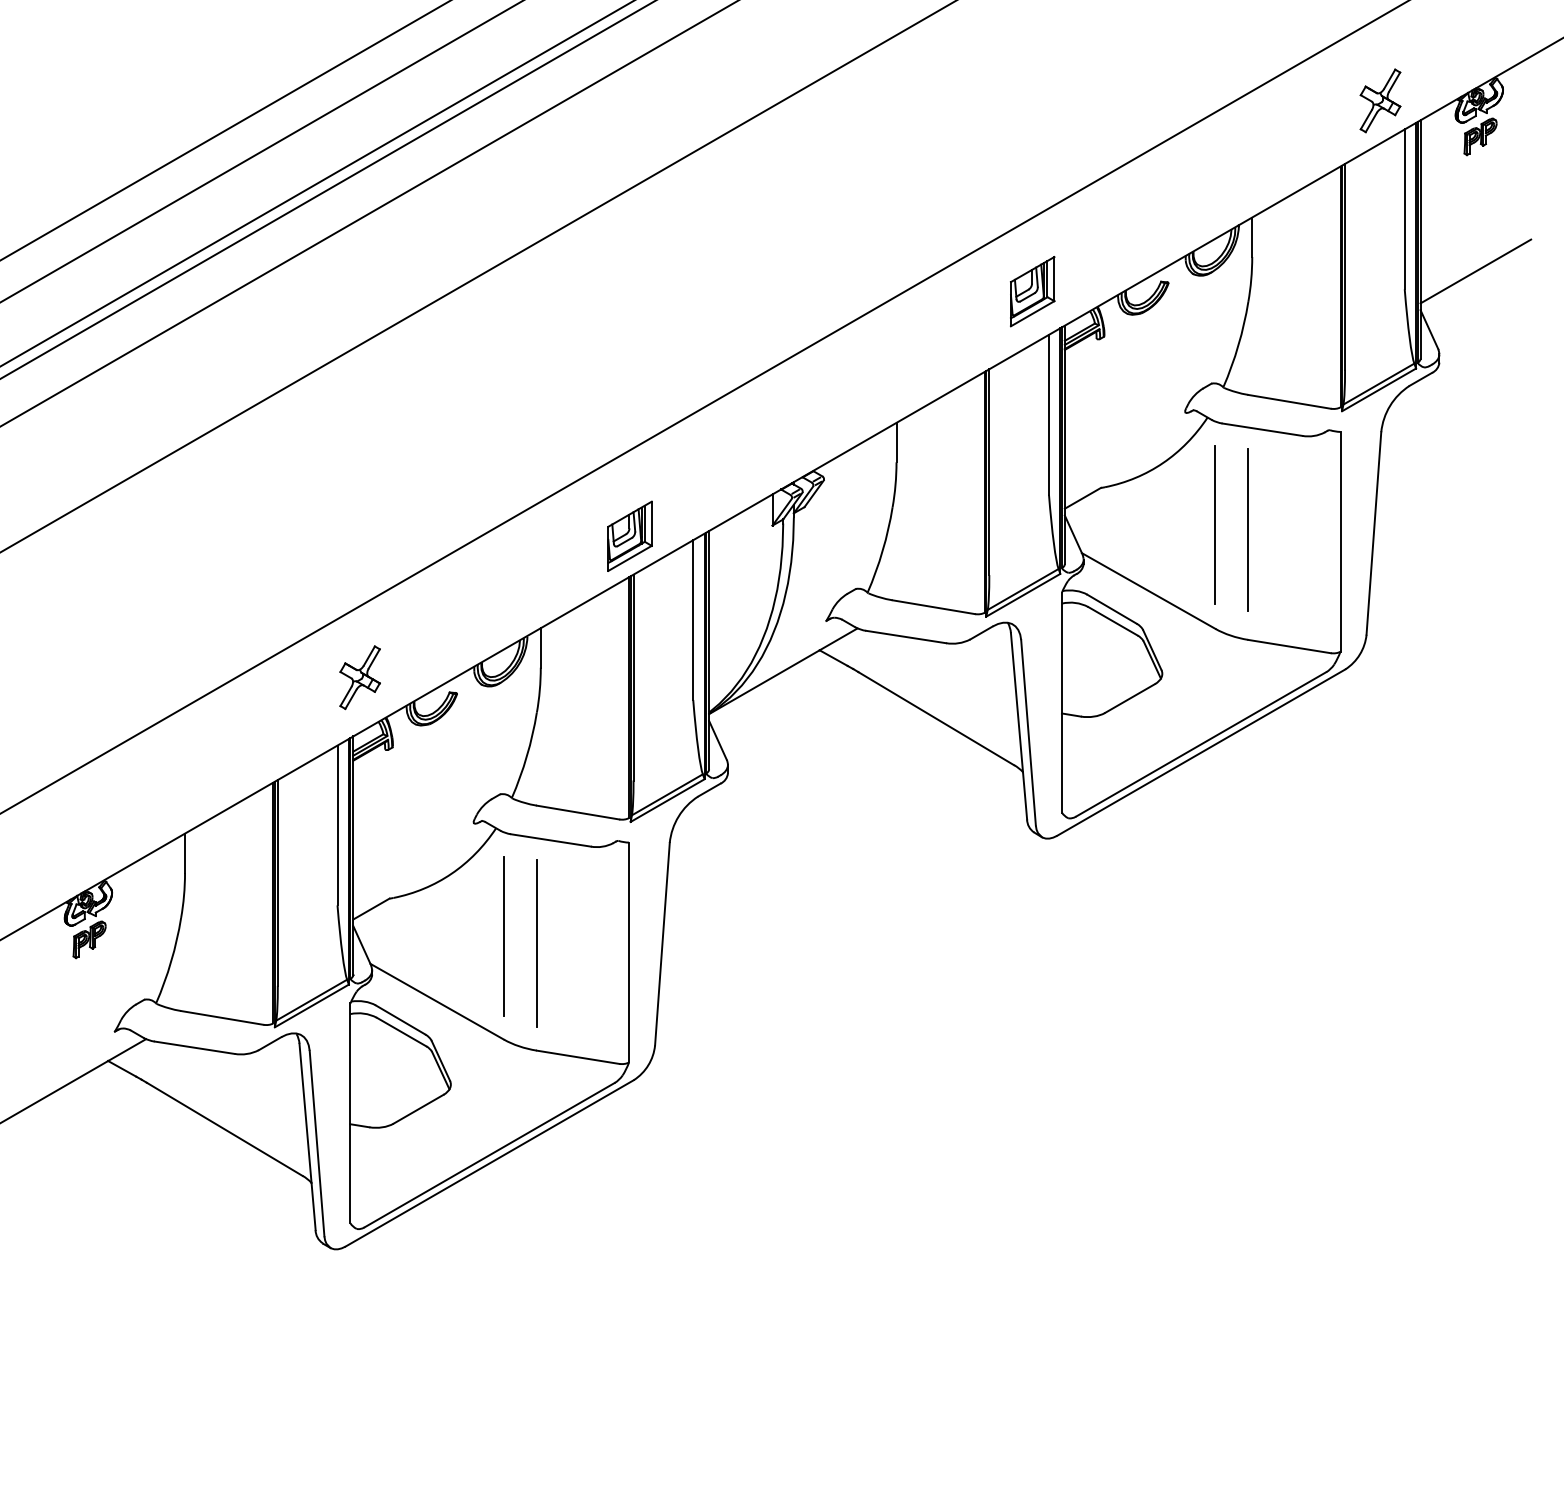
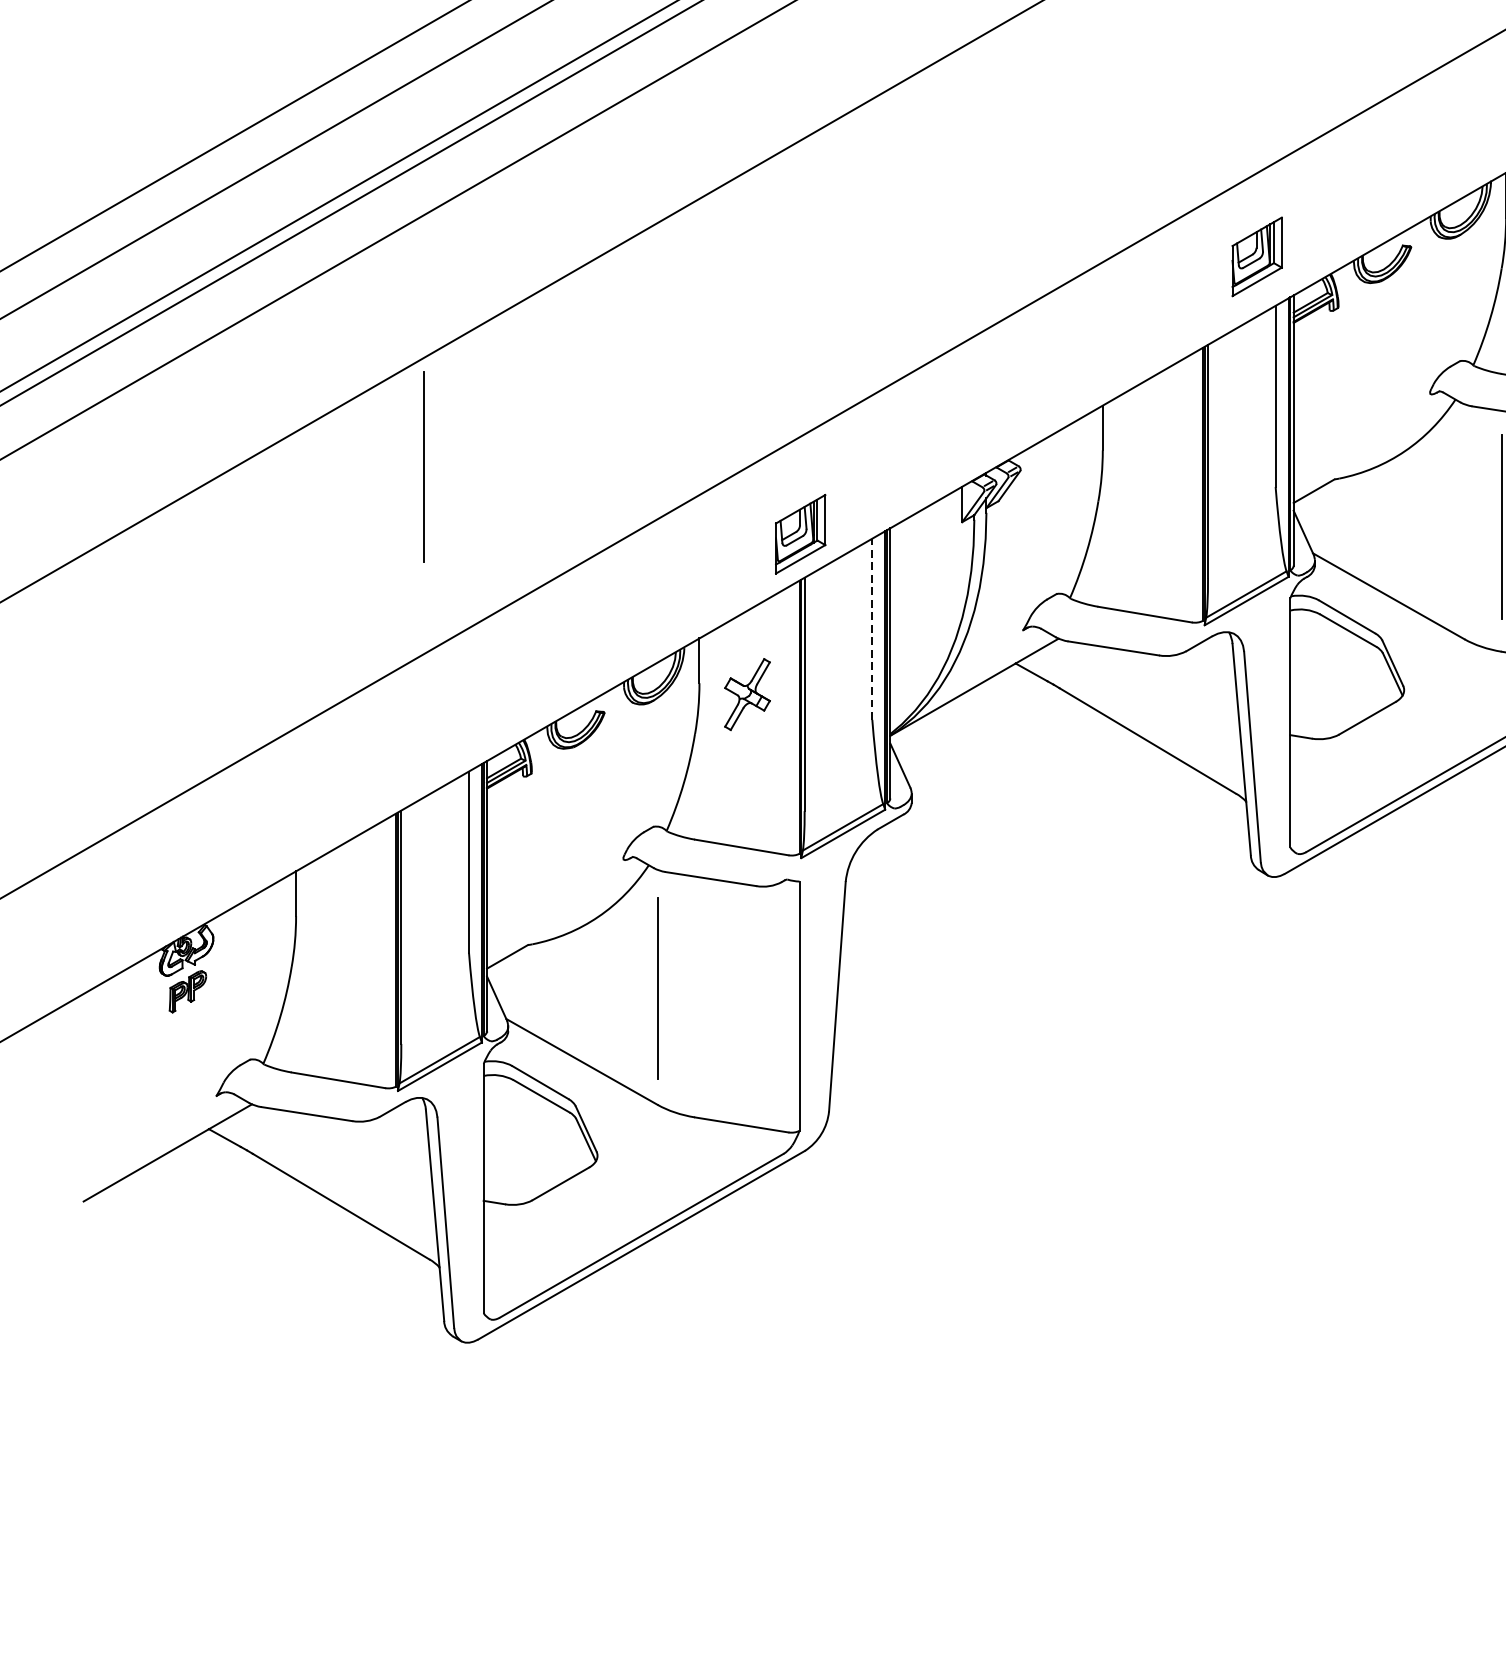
line: (1215, 524) -> (1464, 520), removed
line: (693, 620) -> (872, 629), solid -> dashed
part: (359, 677) -> (746, 694), moved
line: (536, 943) -> (423, 467), moved

